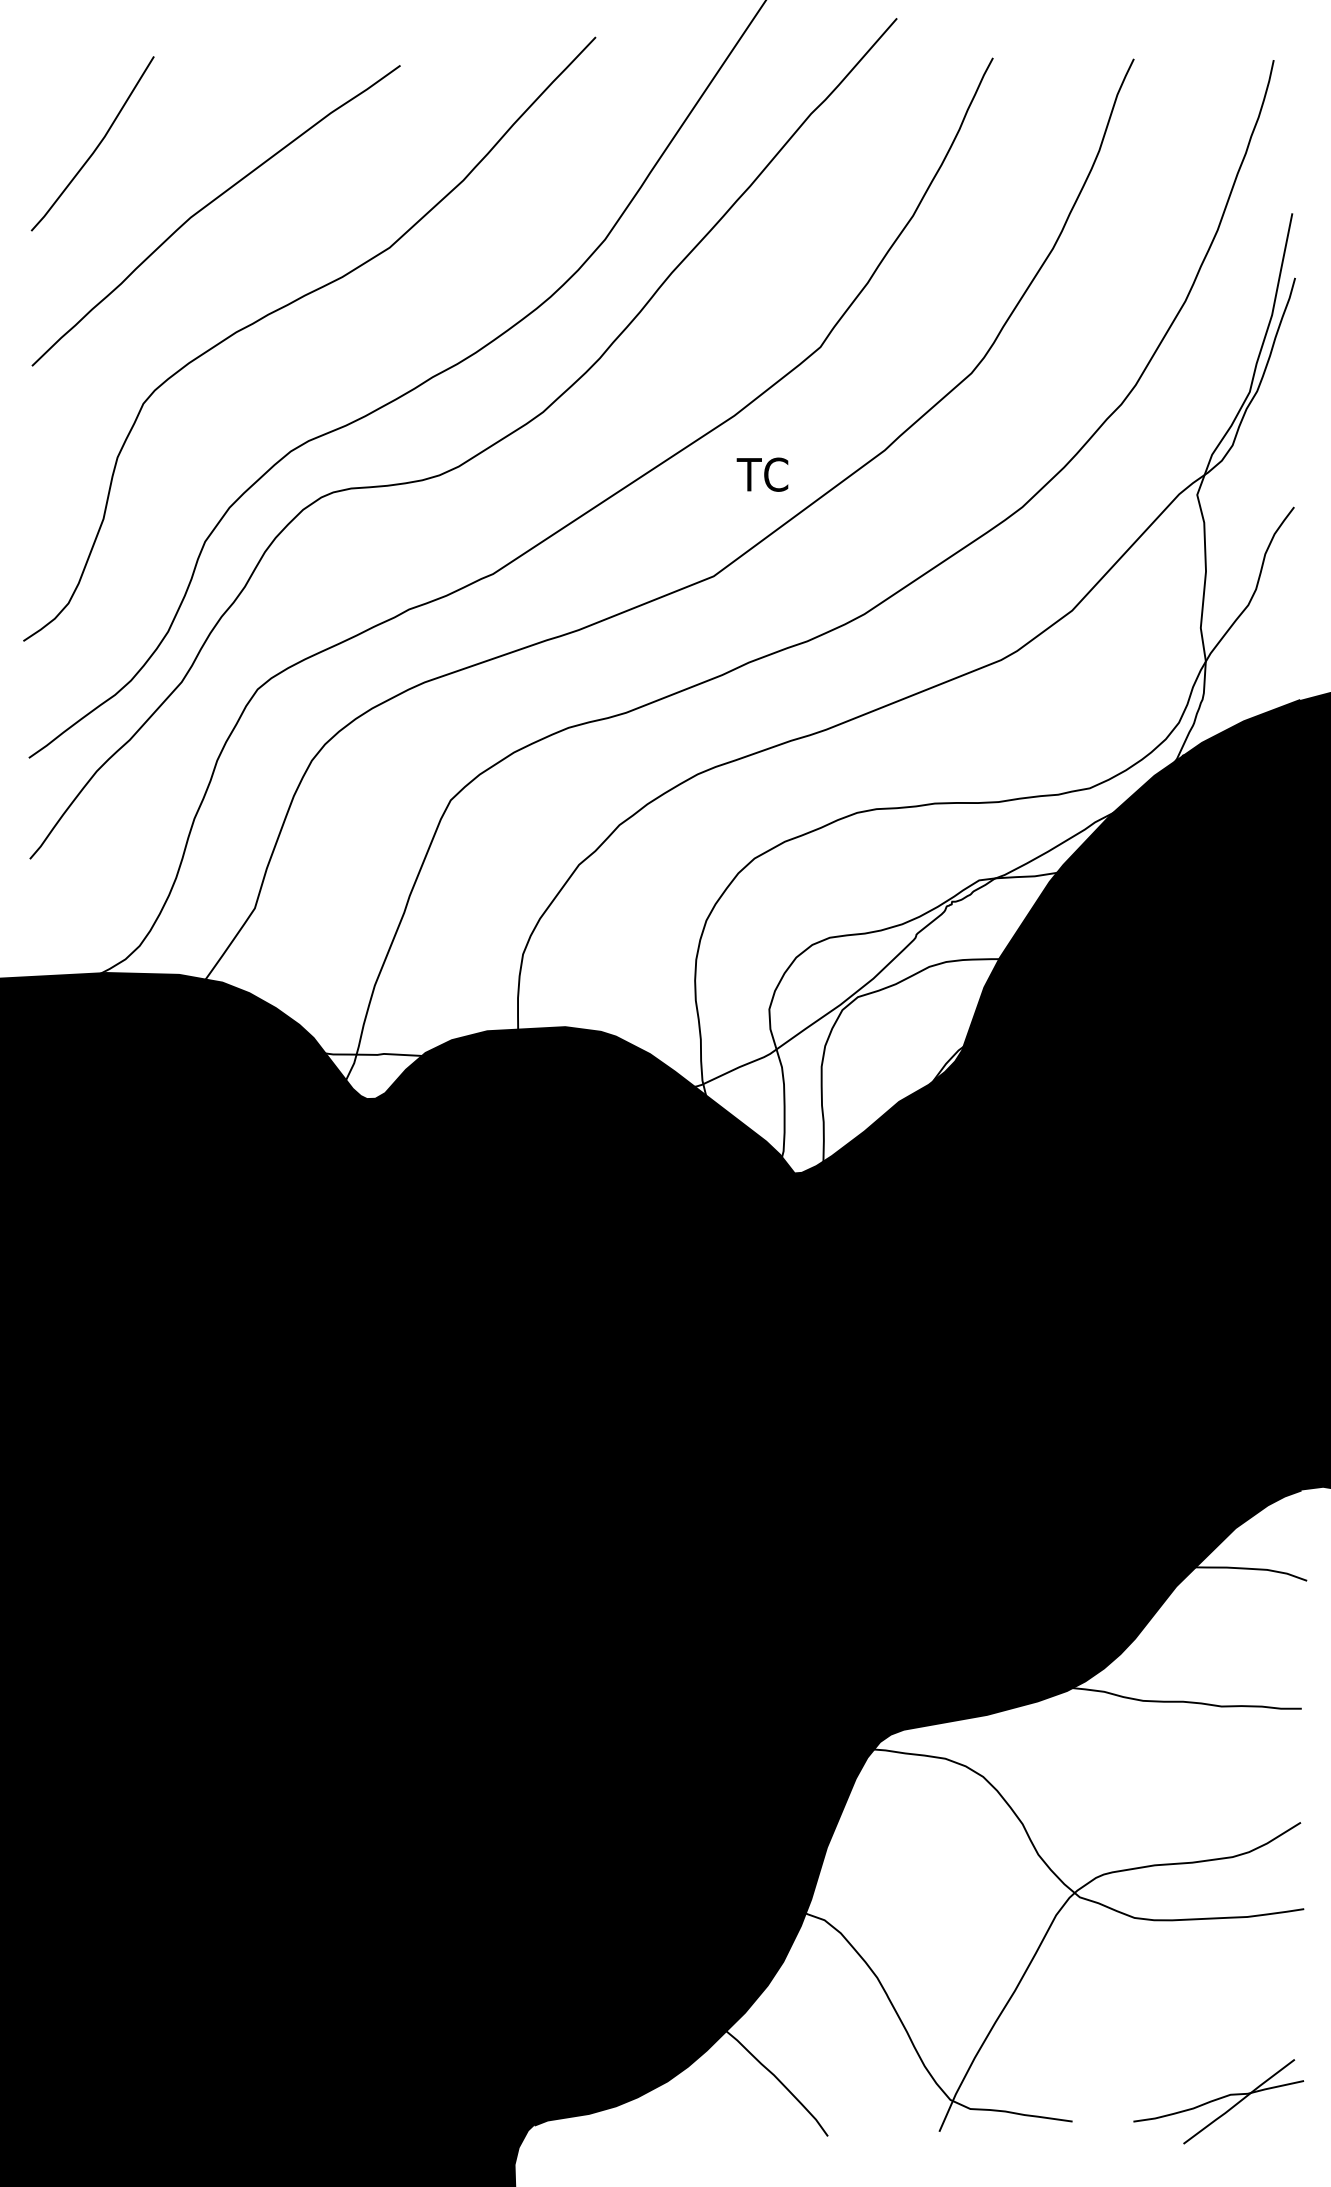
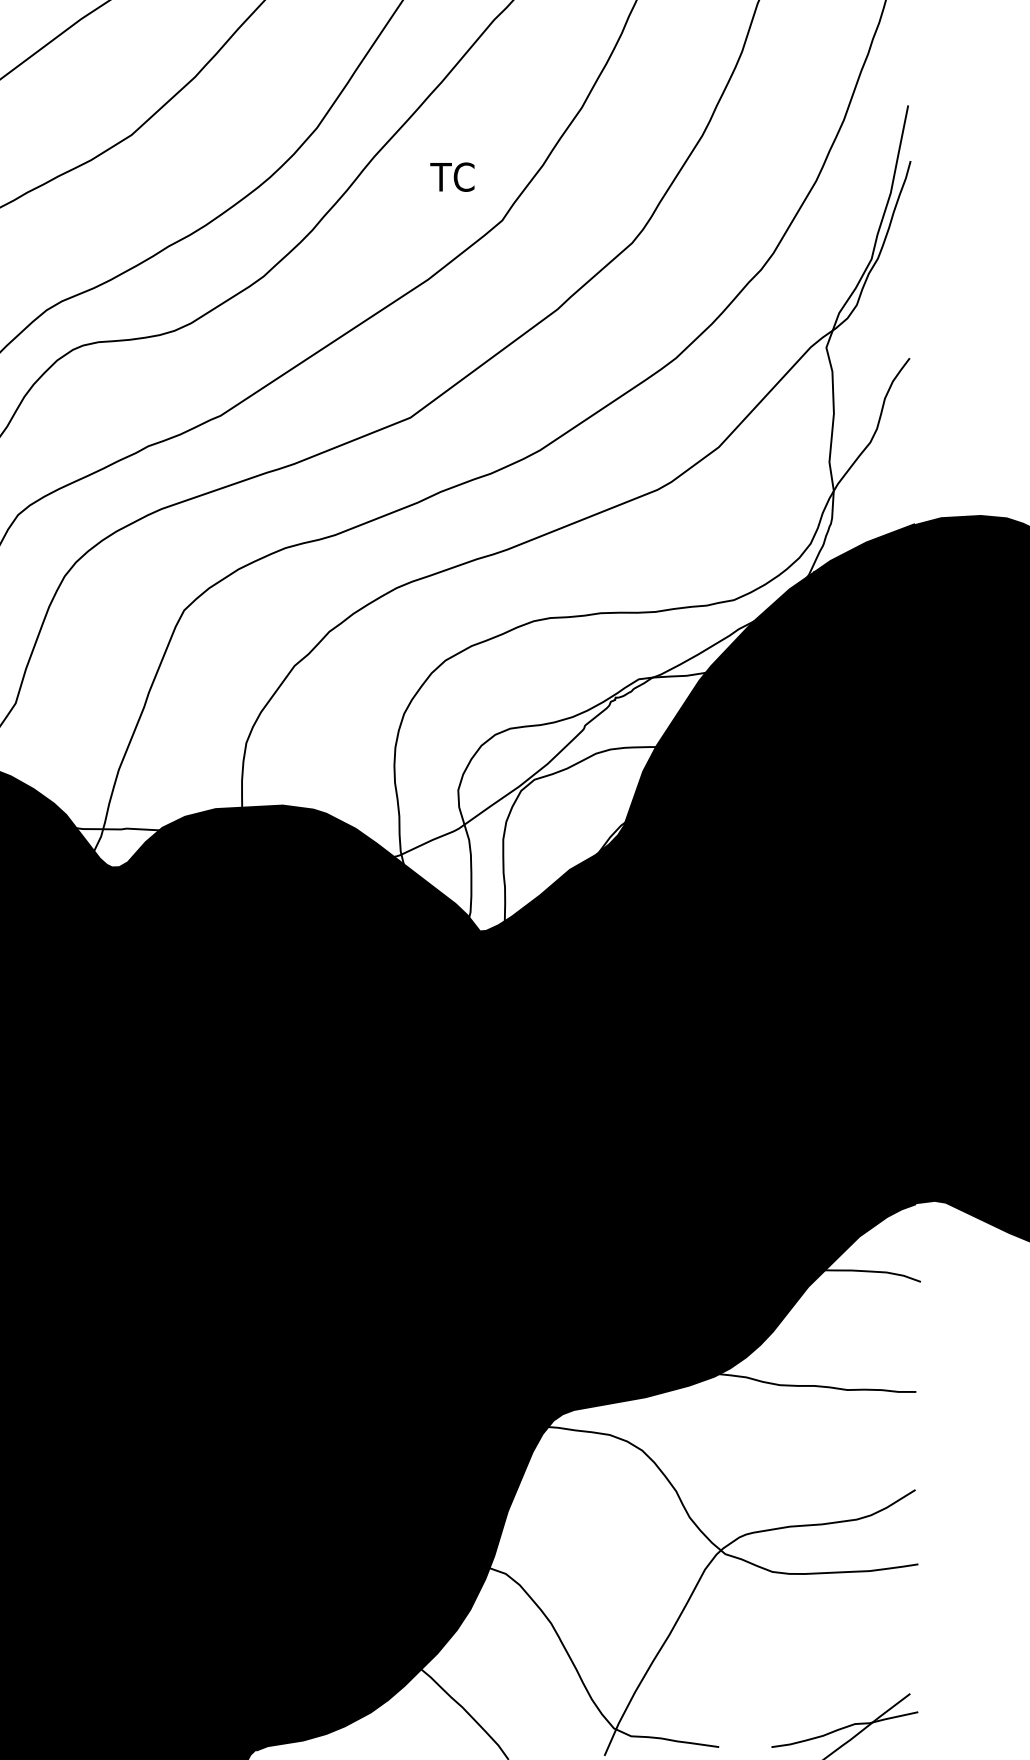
text: (762, 474) -> (452, 176), moved

